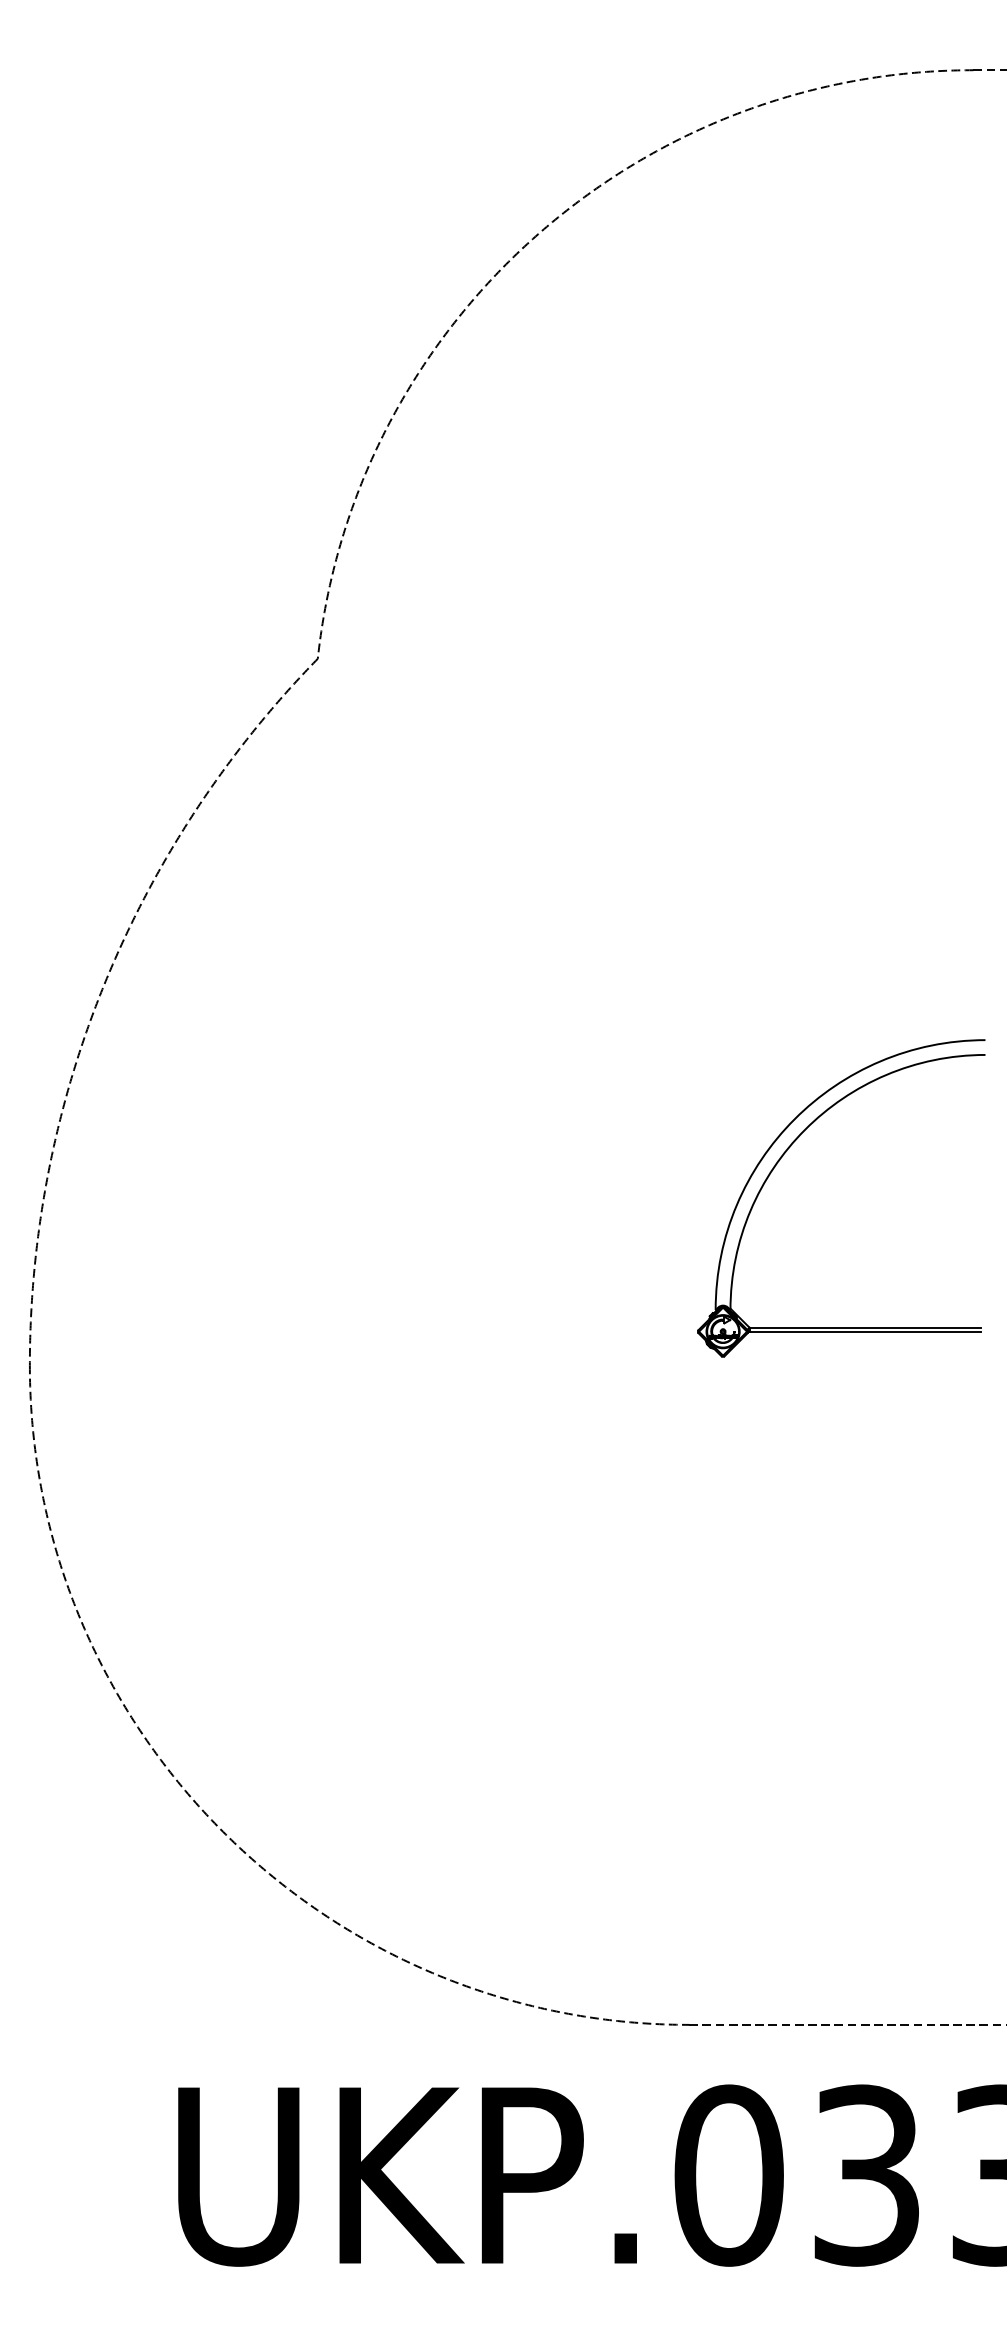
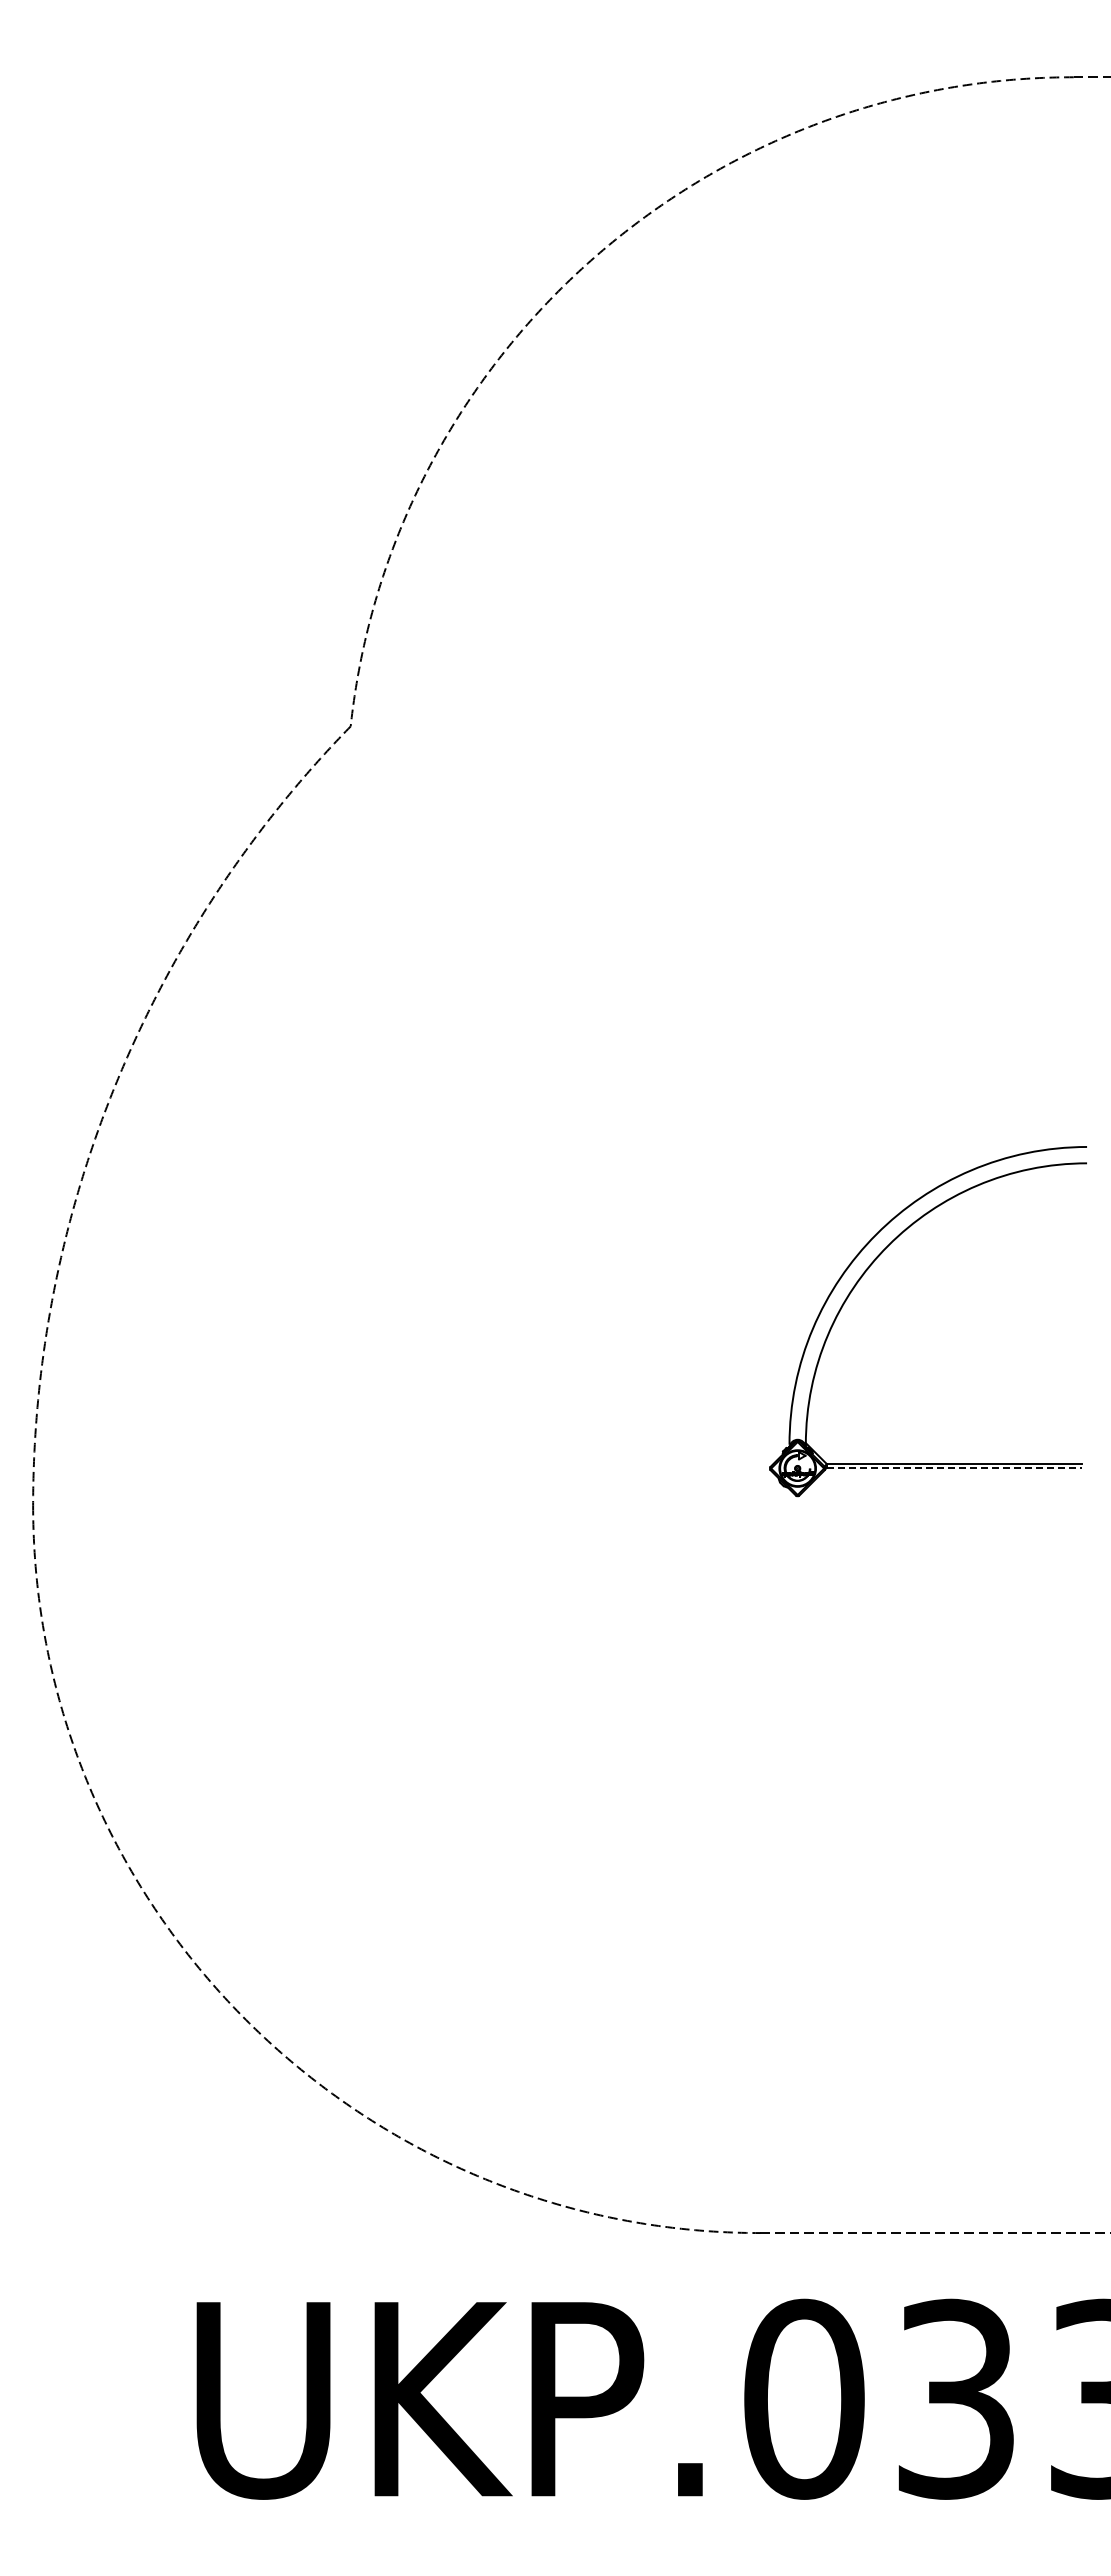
line: (865, 1331) -> (954, 1468), solid -> dashed

